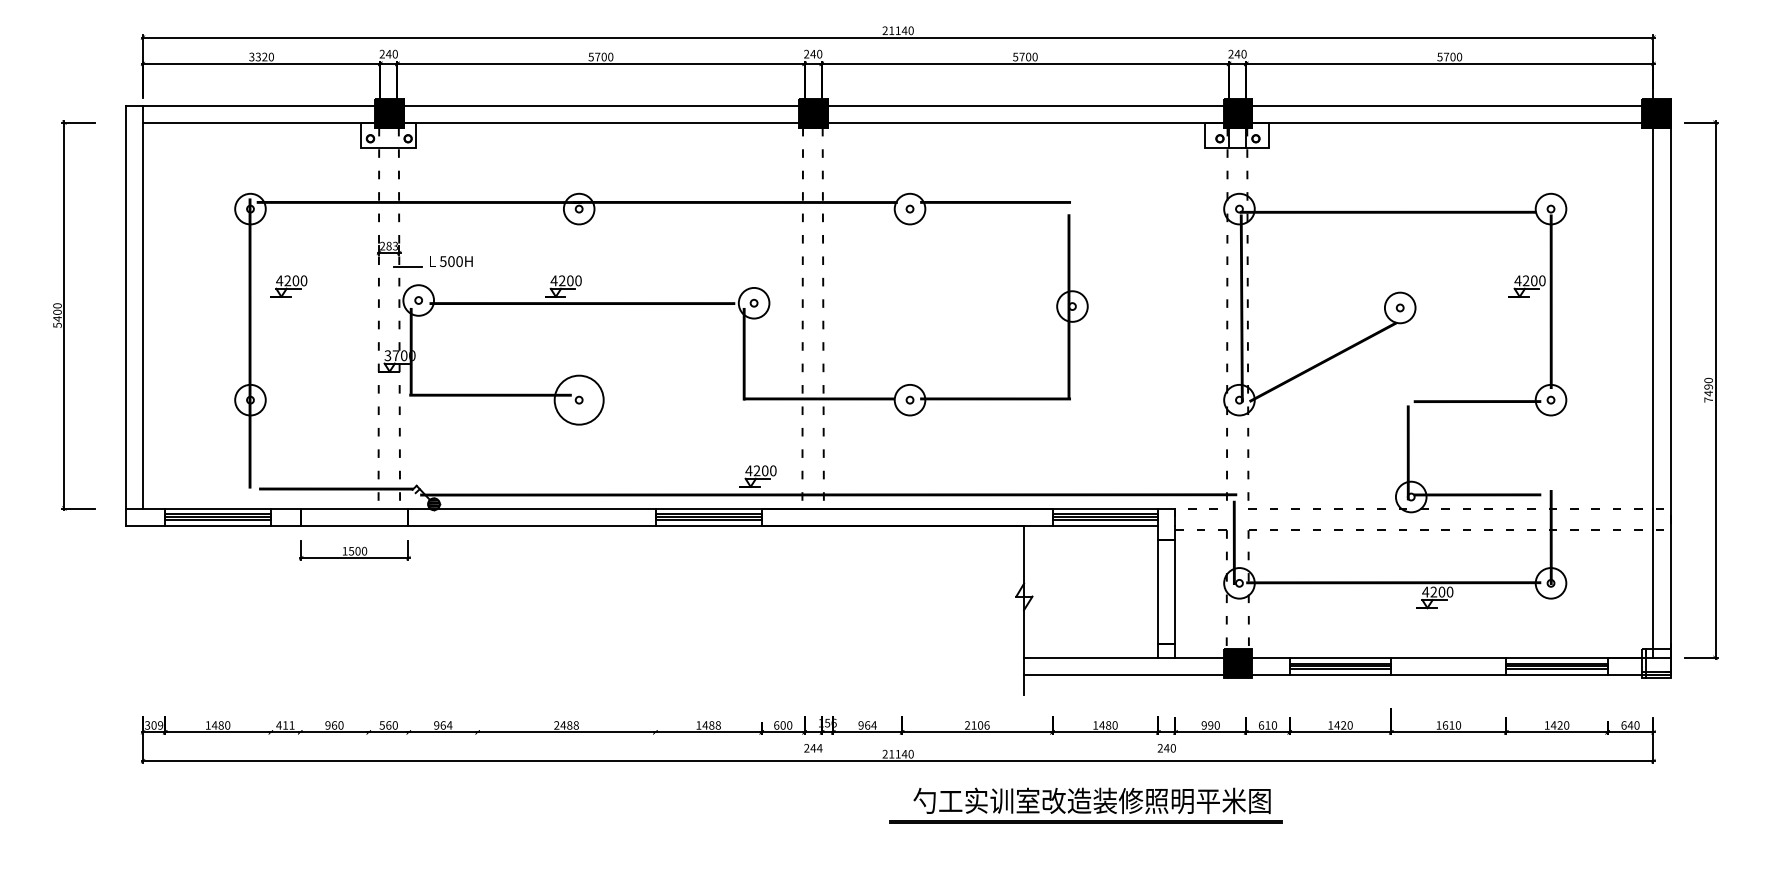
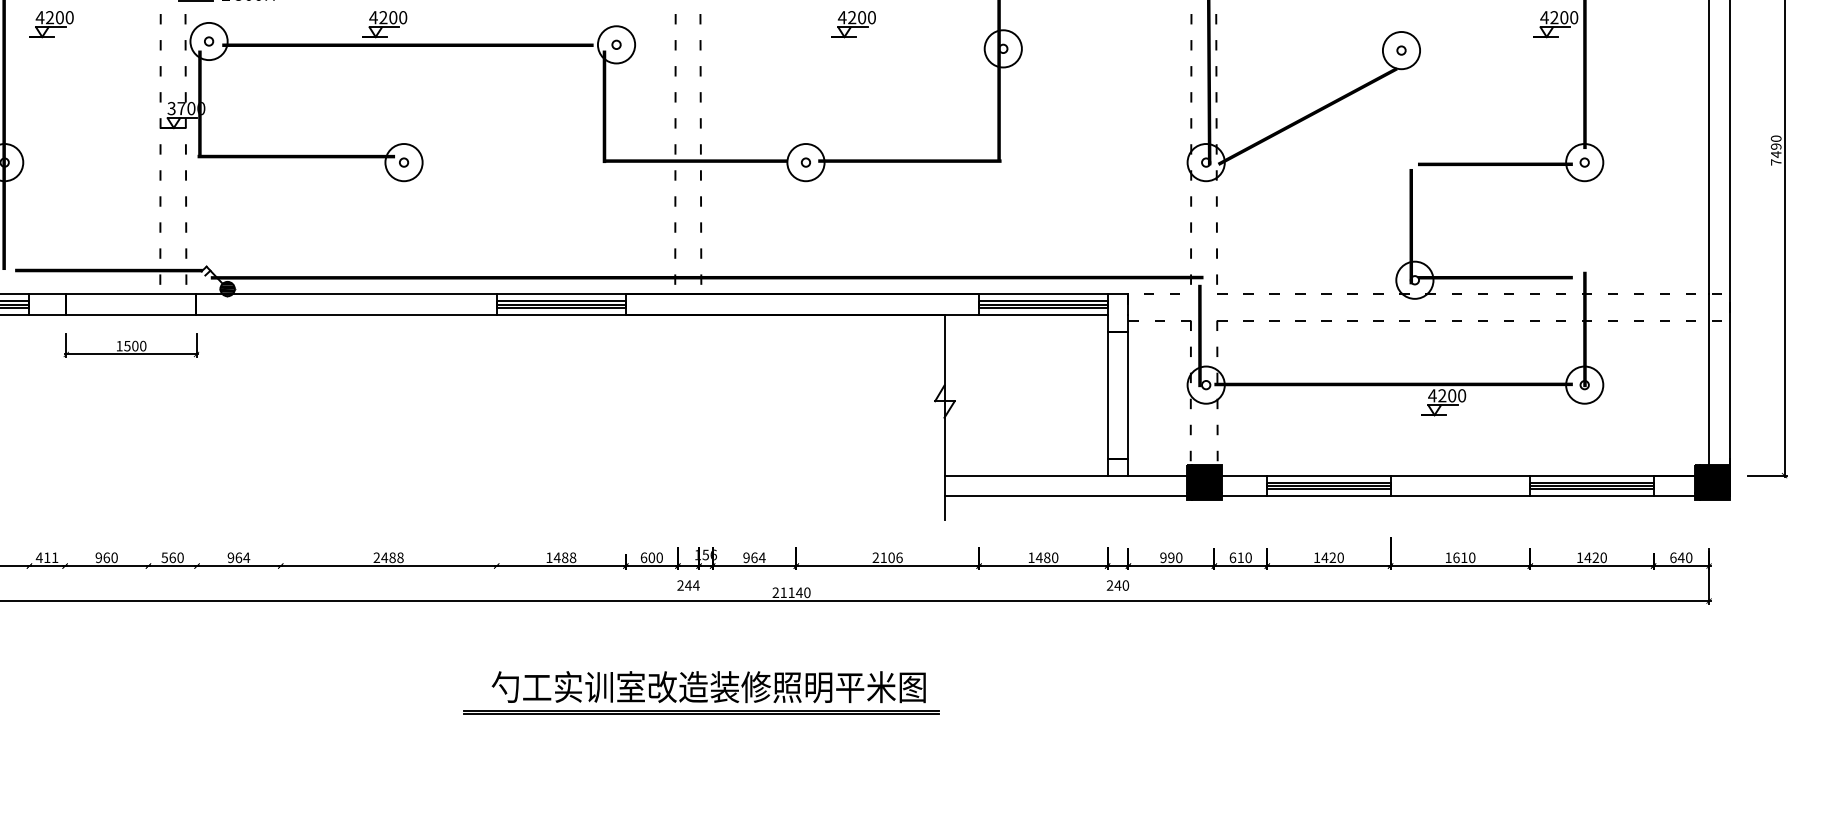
circle: (578, 399) -> (403, 161), size x0.62
part: (757, 476) -> (852, 24), moved
fill: (1655, 663) -> (1711, 482), added
part: (1085, 805) -> (700, 692), moved

